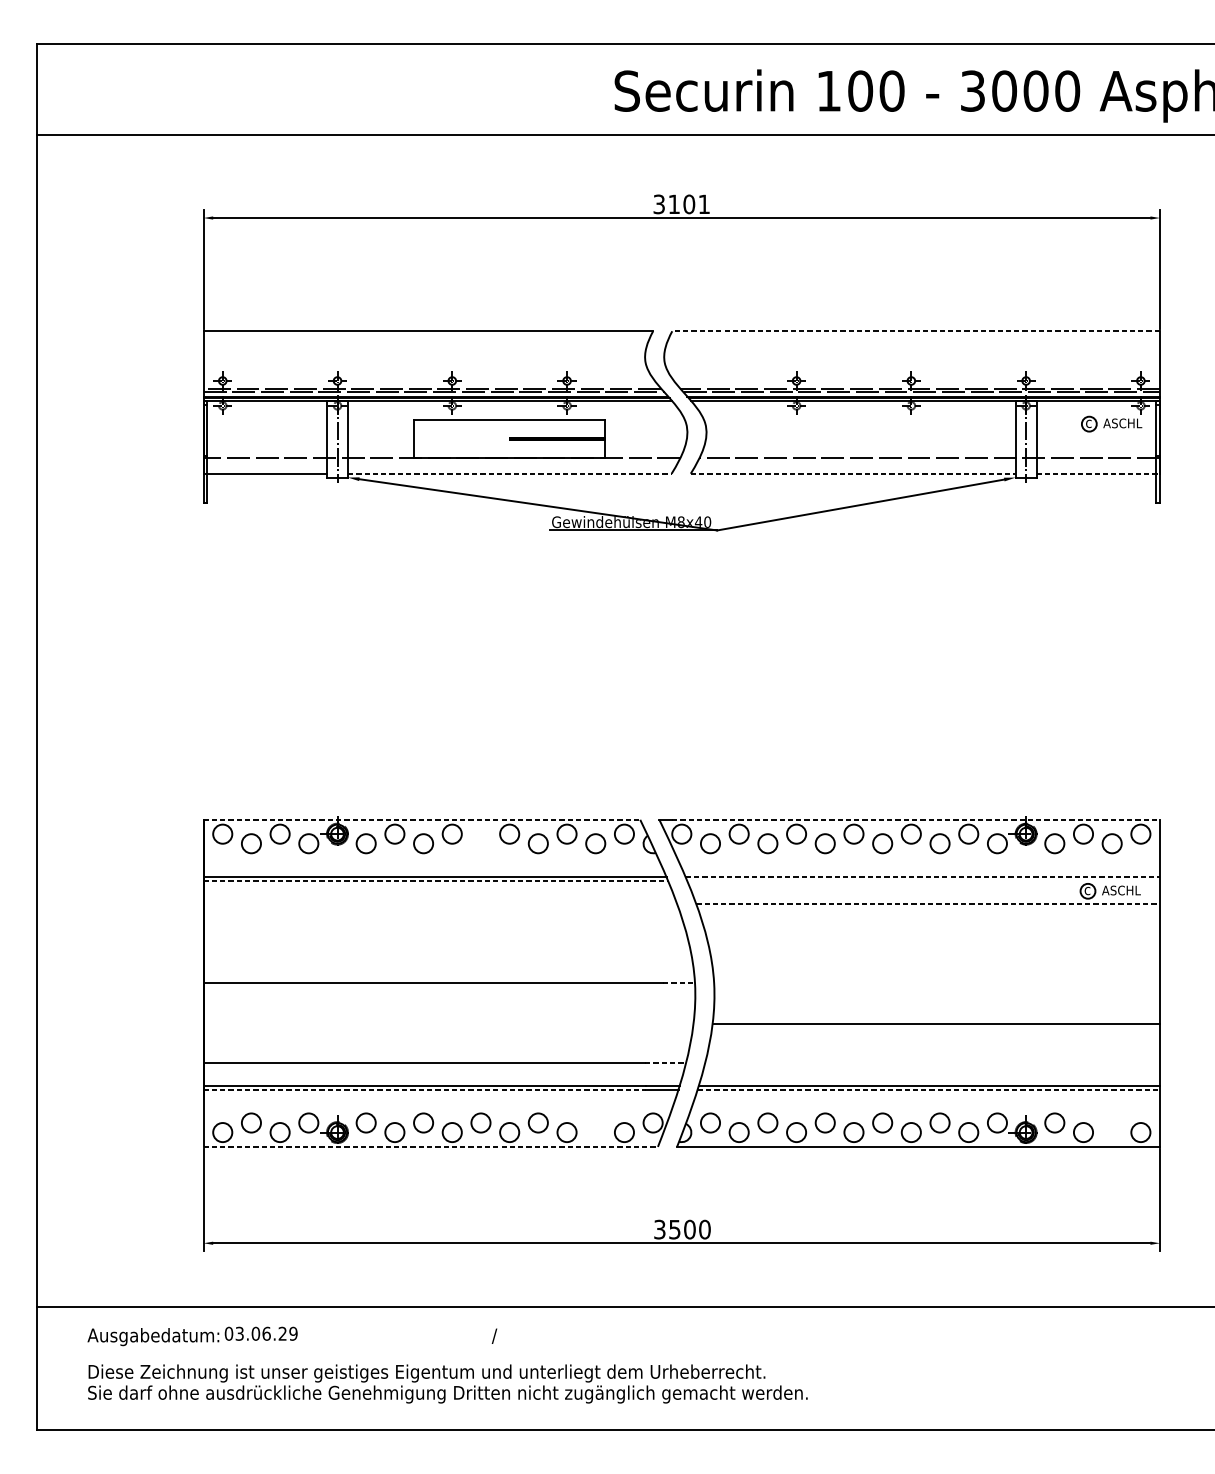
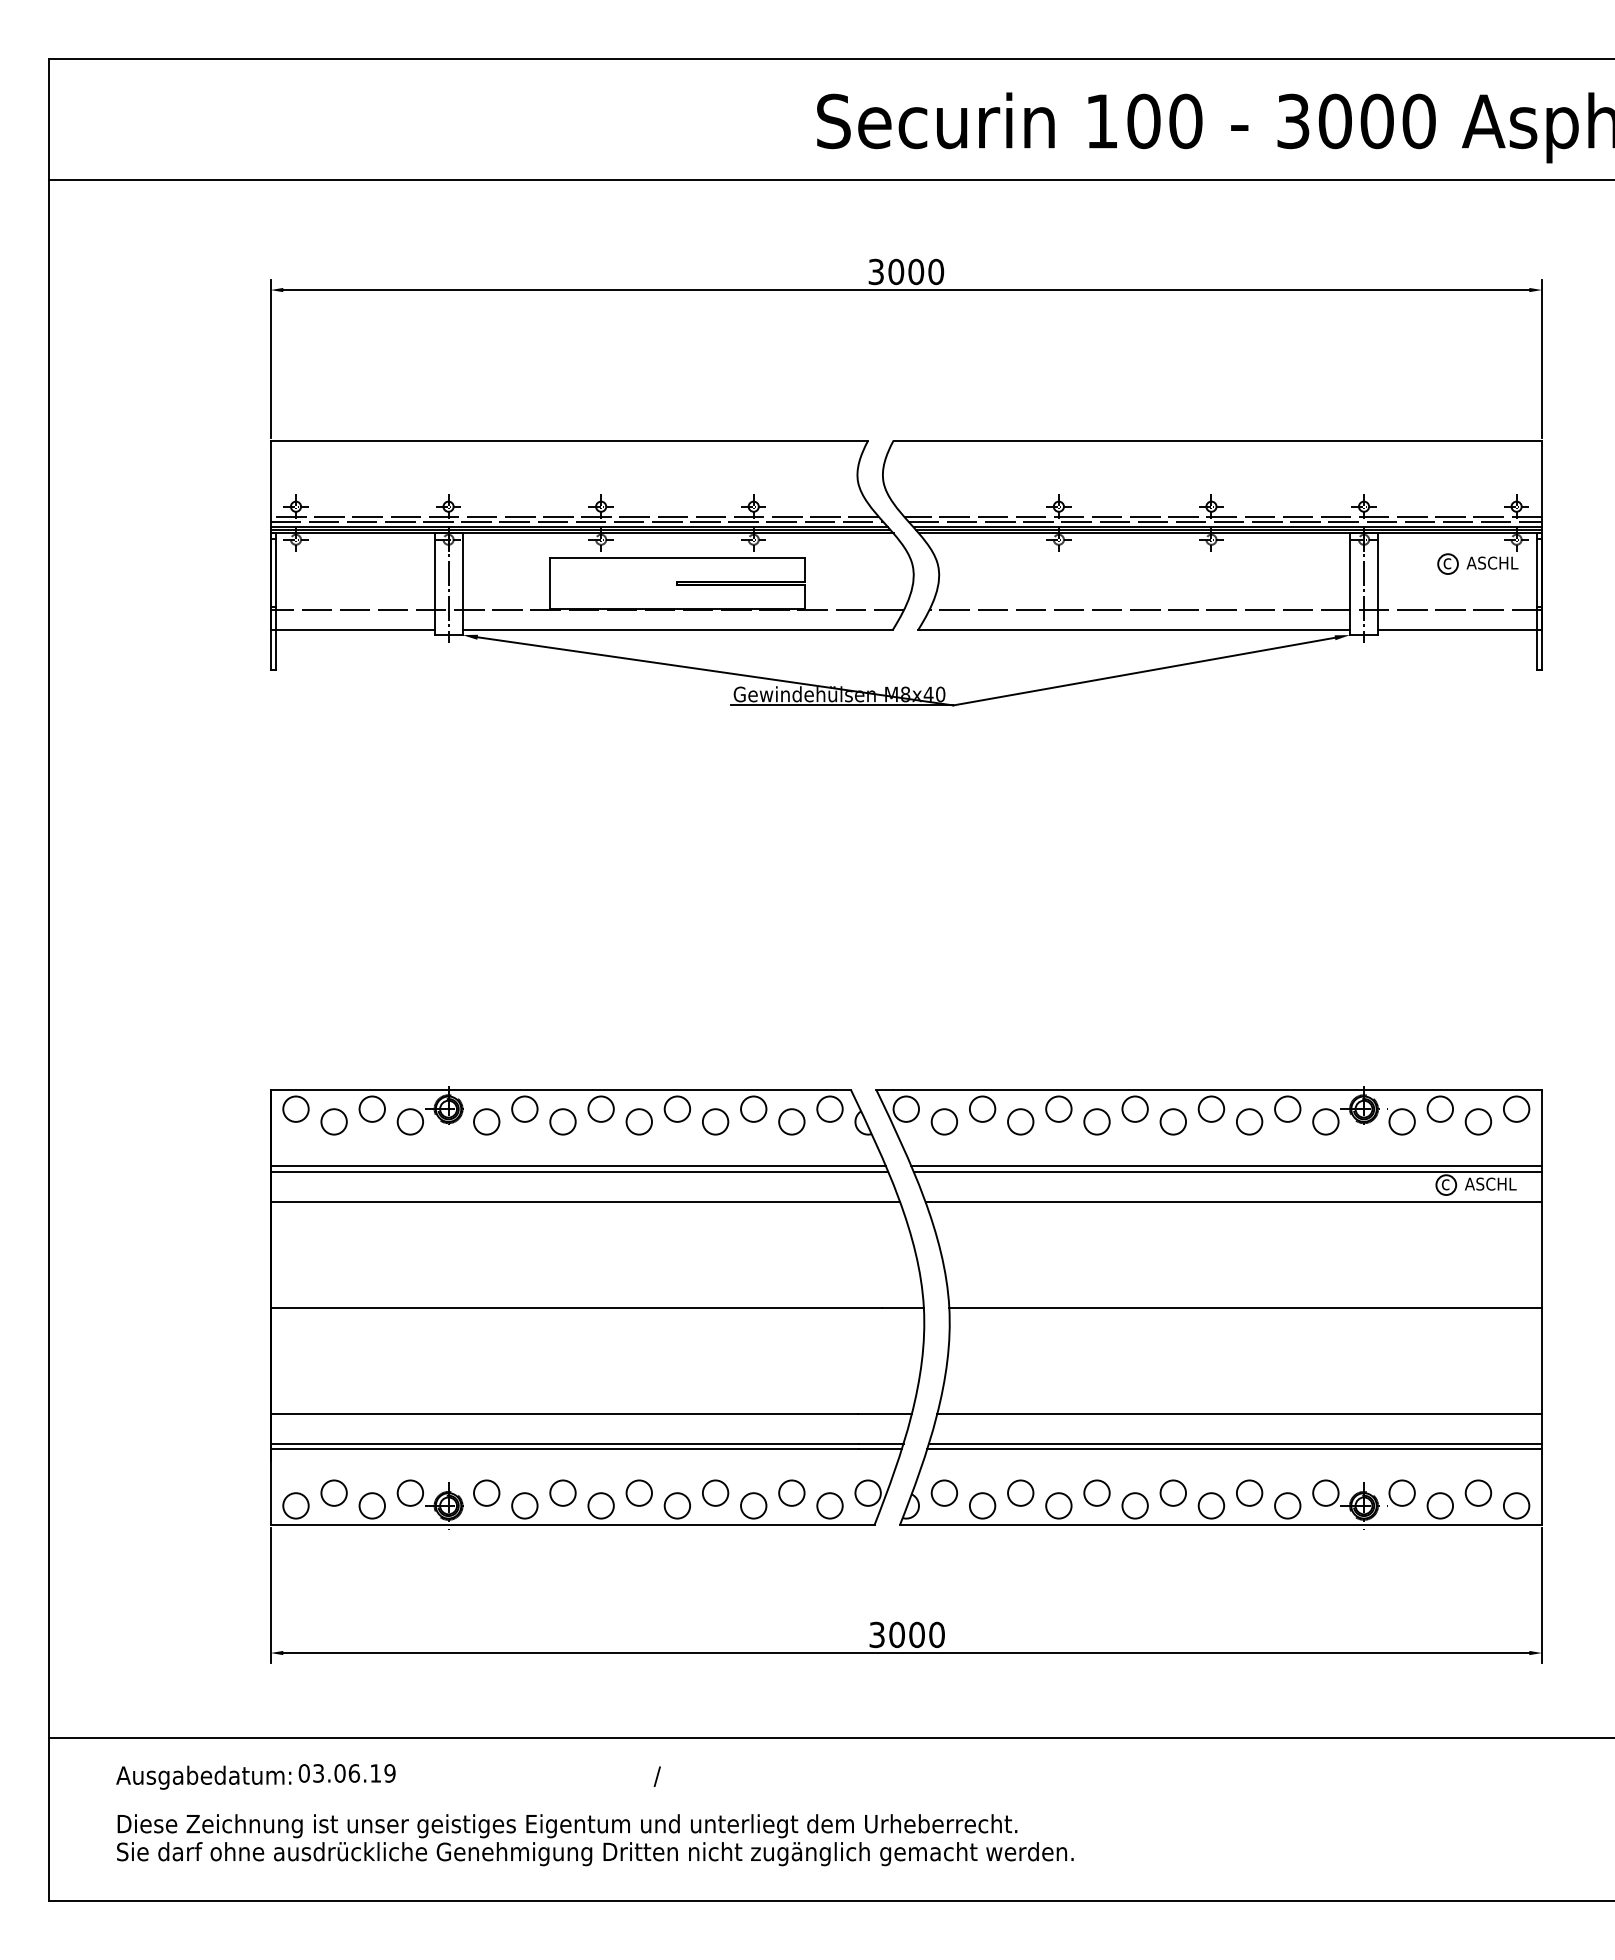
text: (689, 204) -> (916, 271), 3101 -> 3000
line: (915, 331) -> (1217, 440), dashed -> solid
line: (510, 474) -> (678, 630), dashed -> solid
line: (853, 474) -> (1134, 630), dashed -> solid
line: (1098, 474) -> (1460, 630), dashed -> solid
line: (422, 820) -> (561, 1090), dashed -> solid
line: (916, 820) -> (1218, 1090), dashed -> solid
circle: (480, 843) -> (638, 1121), added
line: (923, 877) -> (1227, 1166), dashed -> solid
line: (435, 881) -> (579, 1171), dashed -> solid
line: (923, 881) -> (1227, 1171), added
line: (440, 904) -> (585, 1202), added
line: (928, 904) -> (1234, 1202), dashed -> solid
line: (679, 983) -> (903, 1307), dashed -> solid
line: (936, 1023) -> (1245, 1307), moved
line: (666, 1063) -> (885, 1413), dashed -> solid
line: (932, 1063) -> (1239, 1413), added
line: (425, 1089) -> (565, 1448), dashed -> solid
line: (929, 1089) -> (1235, 1448), dashed -> solid
circle: (595, 1122) -> (791, 1492), added
circle: (1112, 1122) -> (1478, 1492), added
line: (431, 1146) -> (573, 1524), dashed -> solid
text: (674, 1229) -> (896, 1634), 3500 -> 3000
text: (282, 1333) -> (375, 1773), 03.06.29 -> 03.06.19

